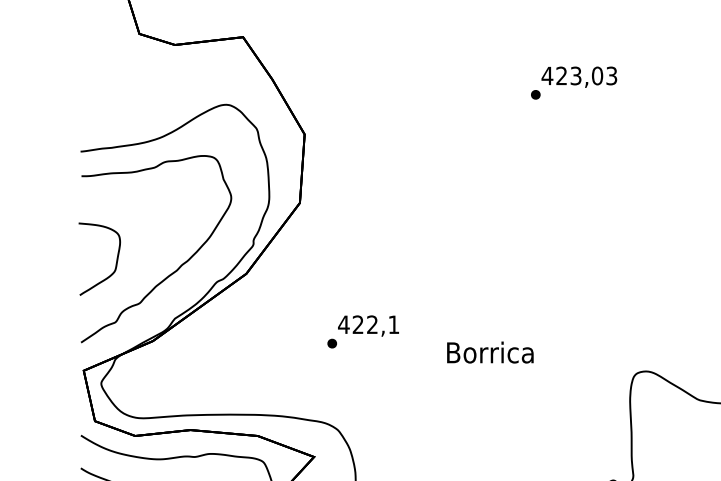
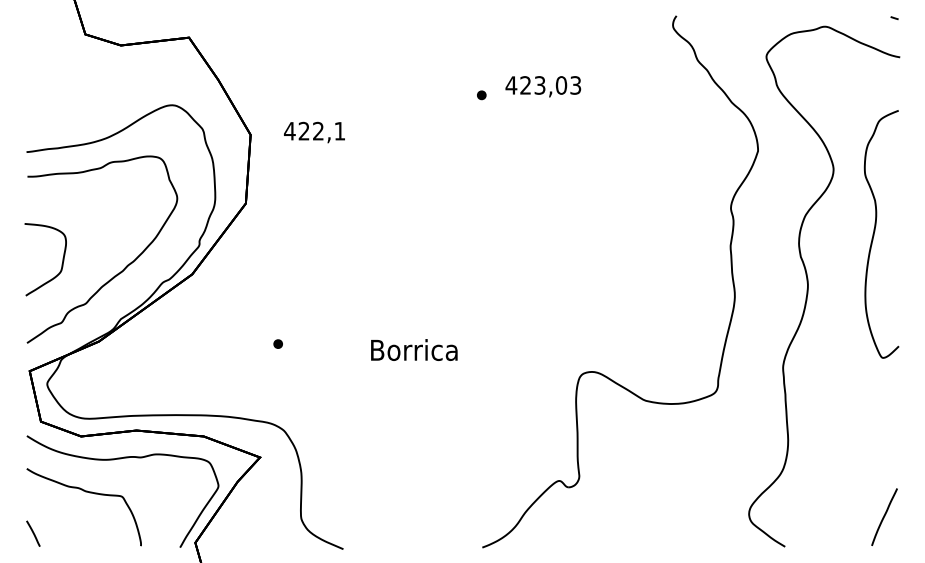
text: (579, 77) -> (543, 86), moved
text: (368, 326) -> (314, 132), moved
text: (490, 352) -> (414, 349), moved

